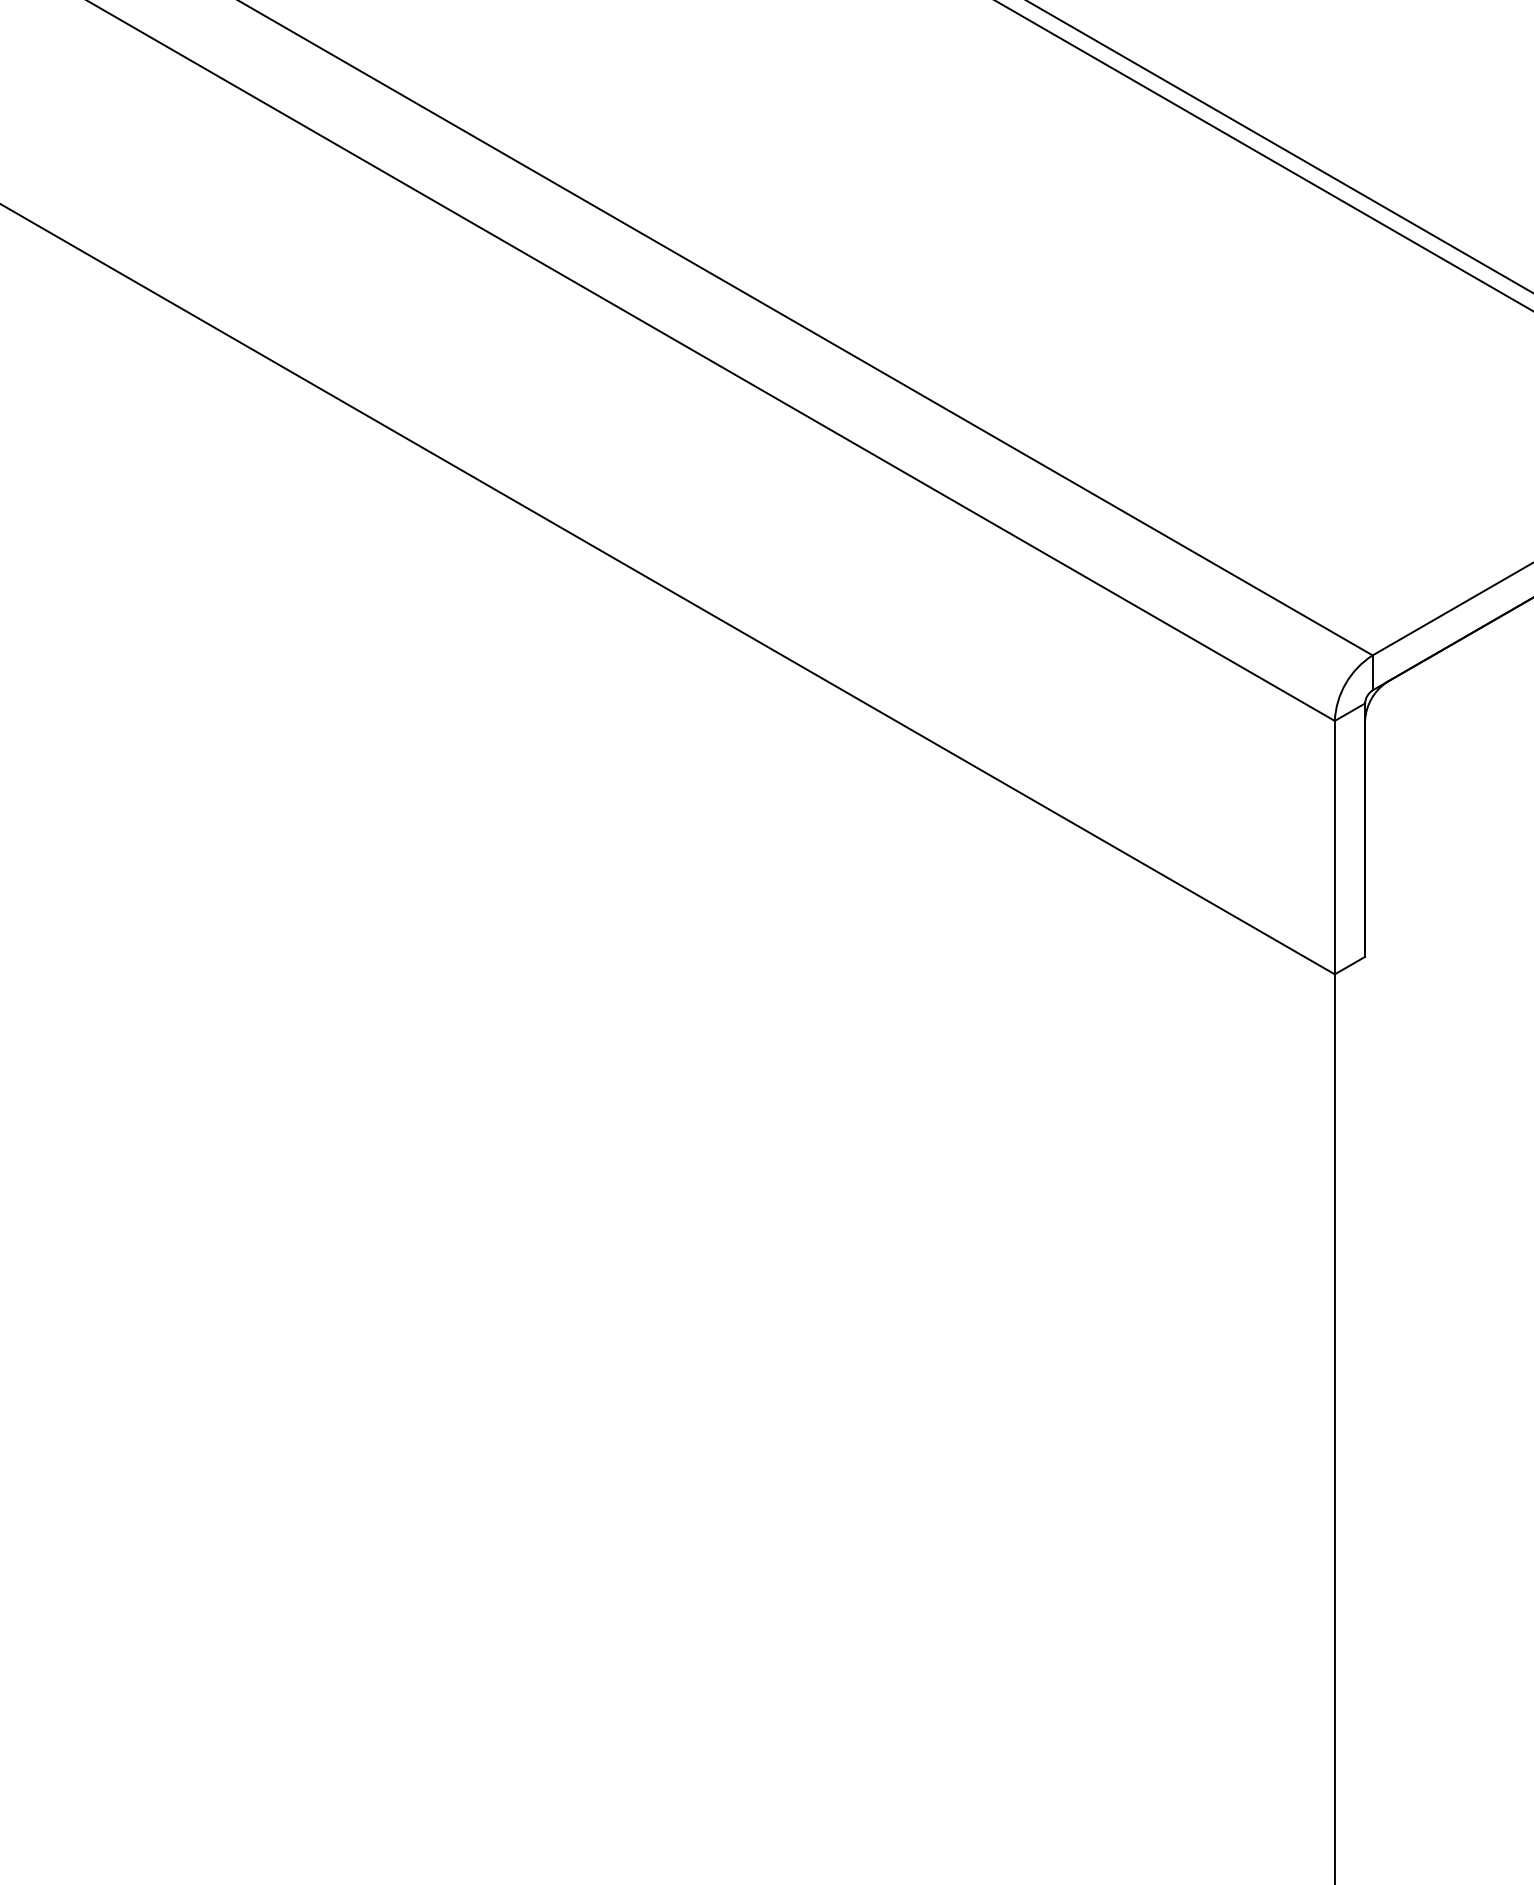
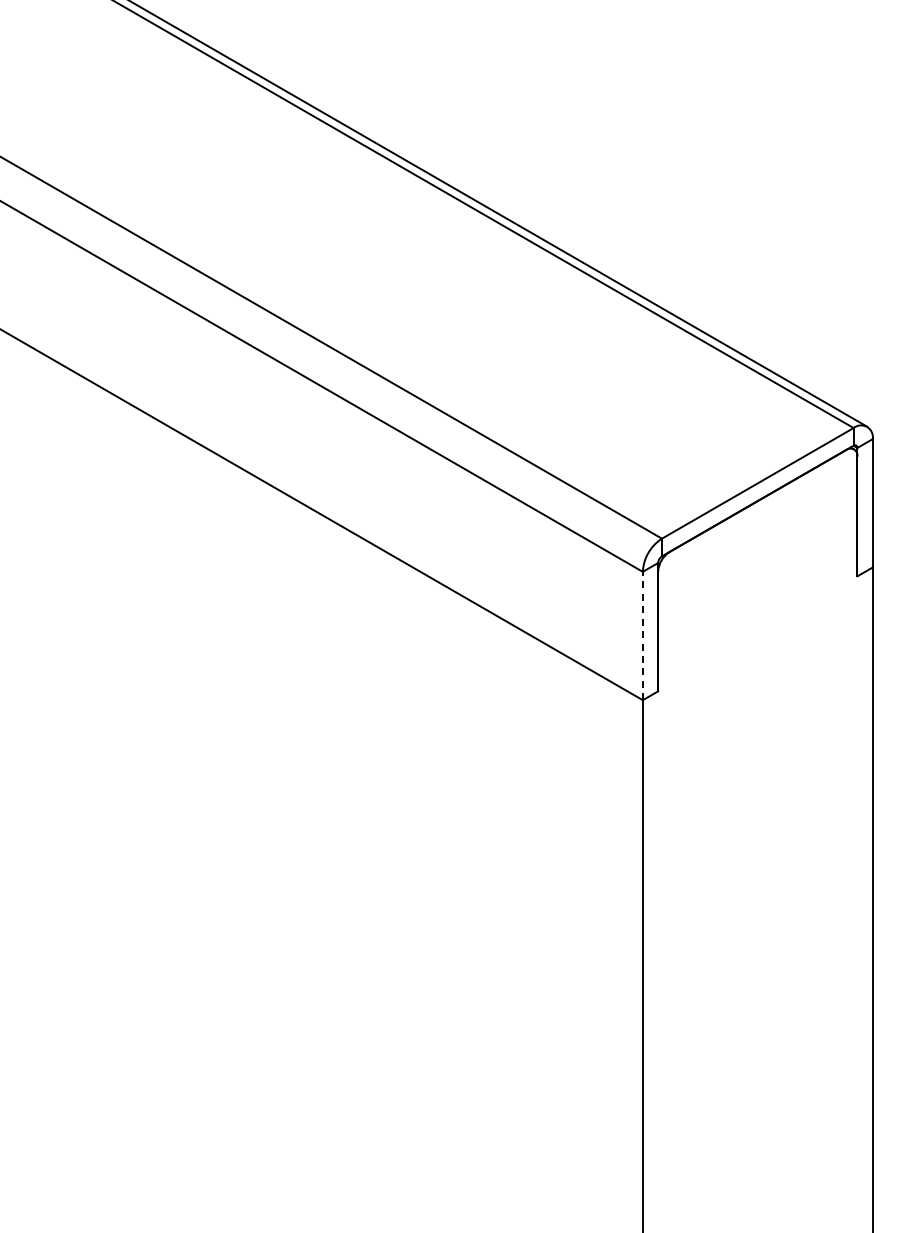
line: (1334, 846) -> (642, 635), solid -> dashed

